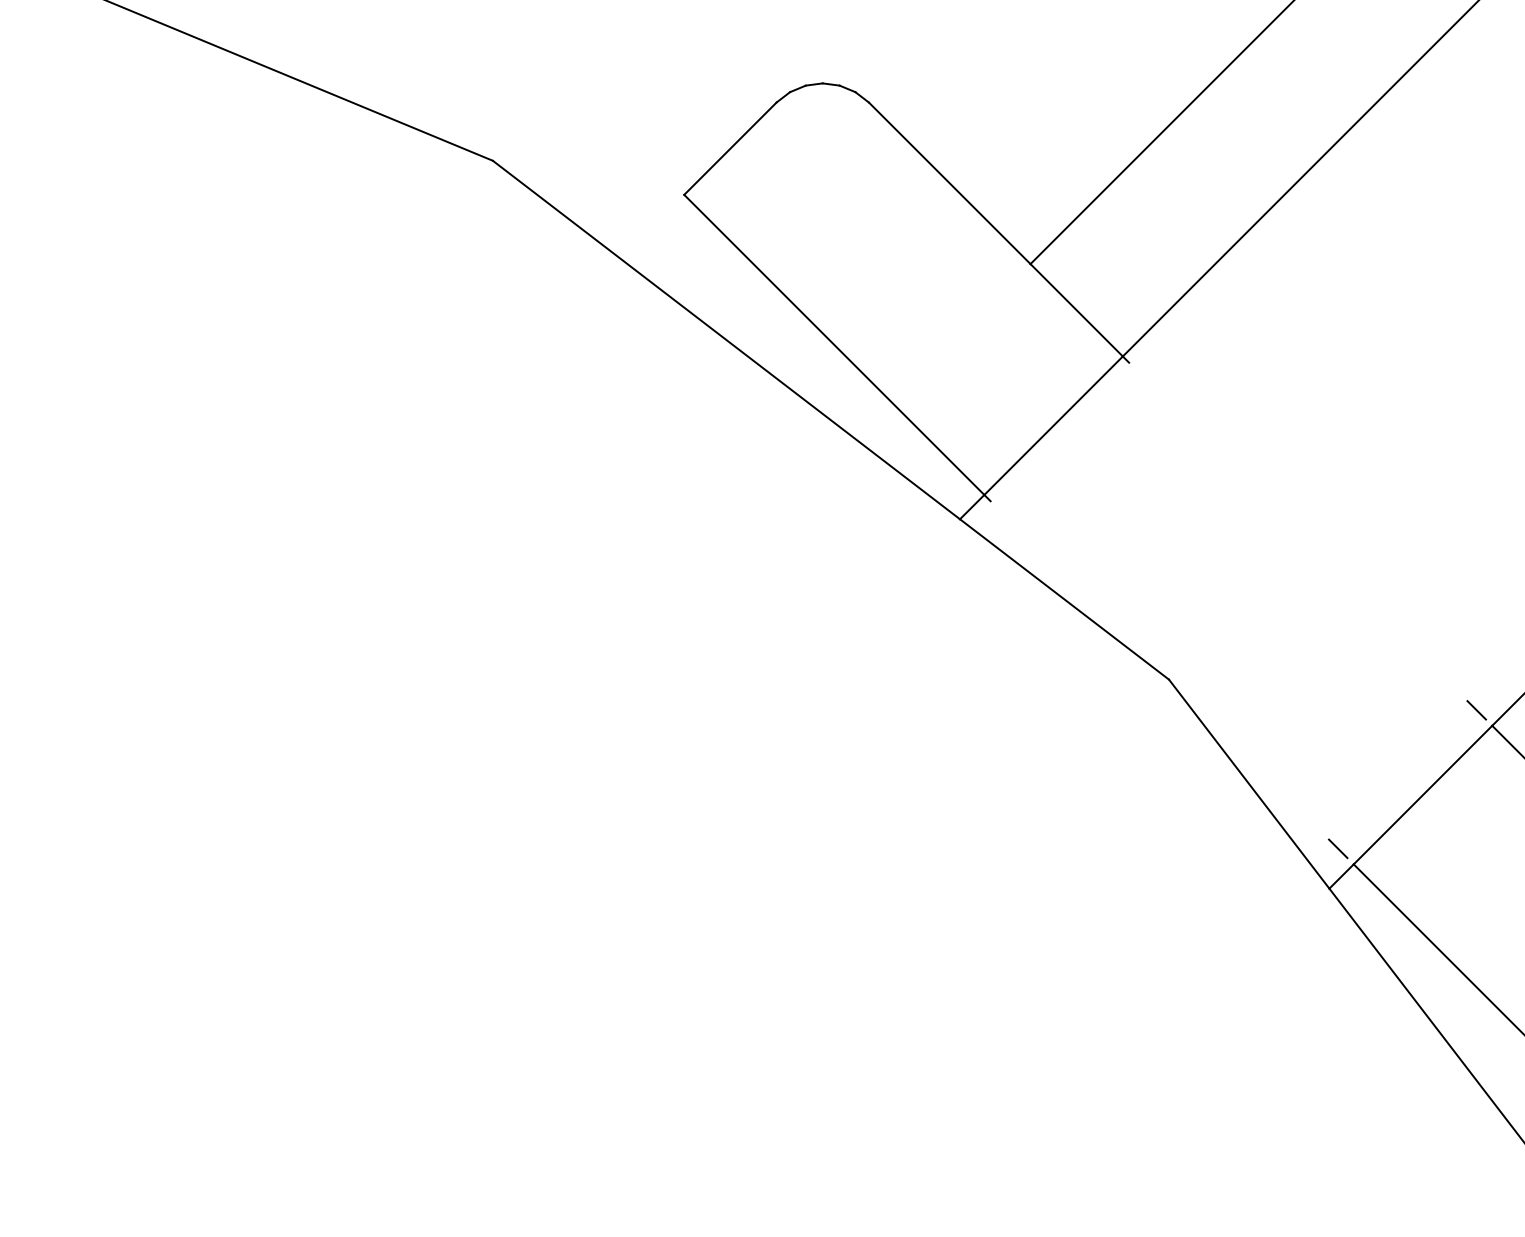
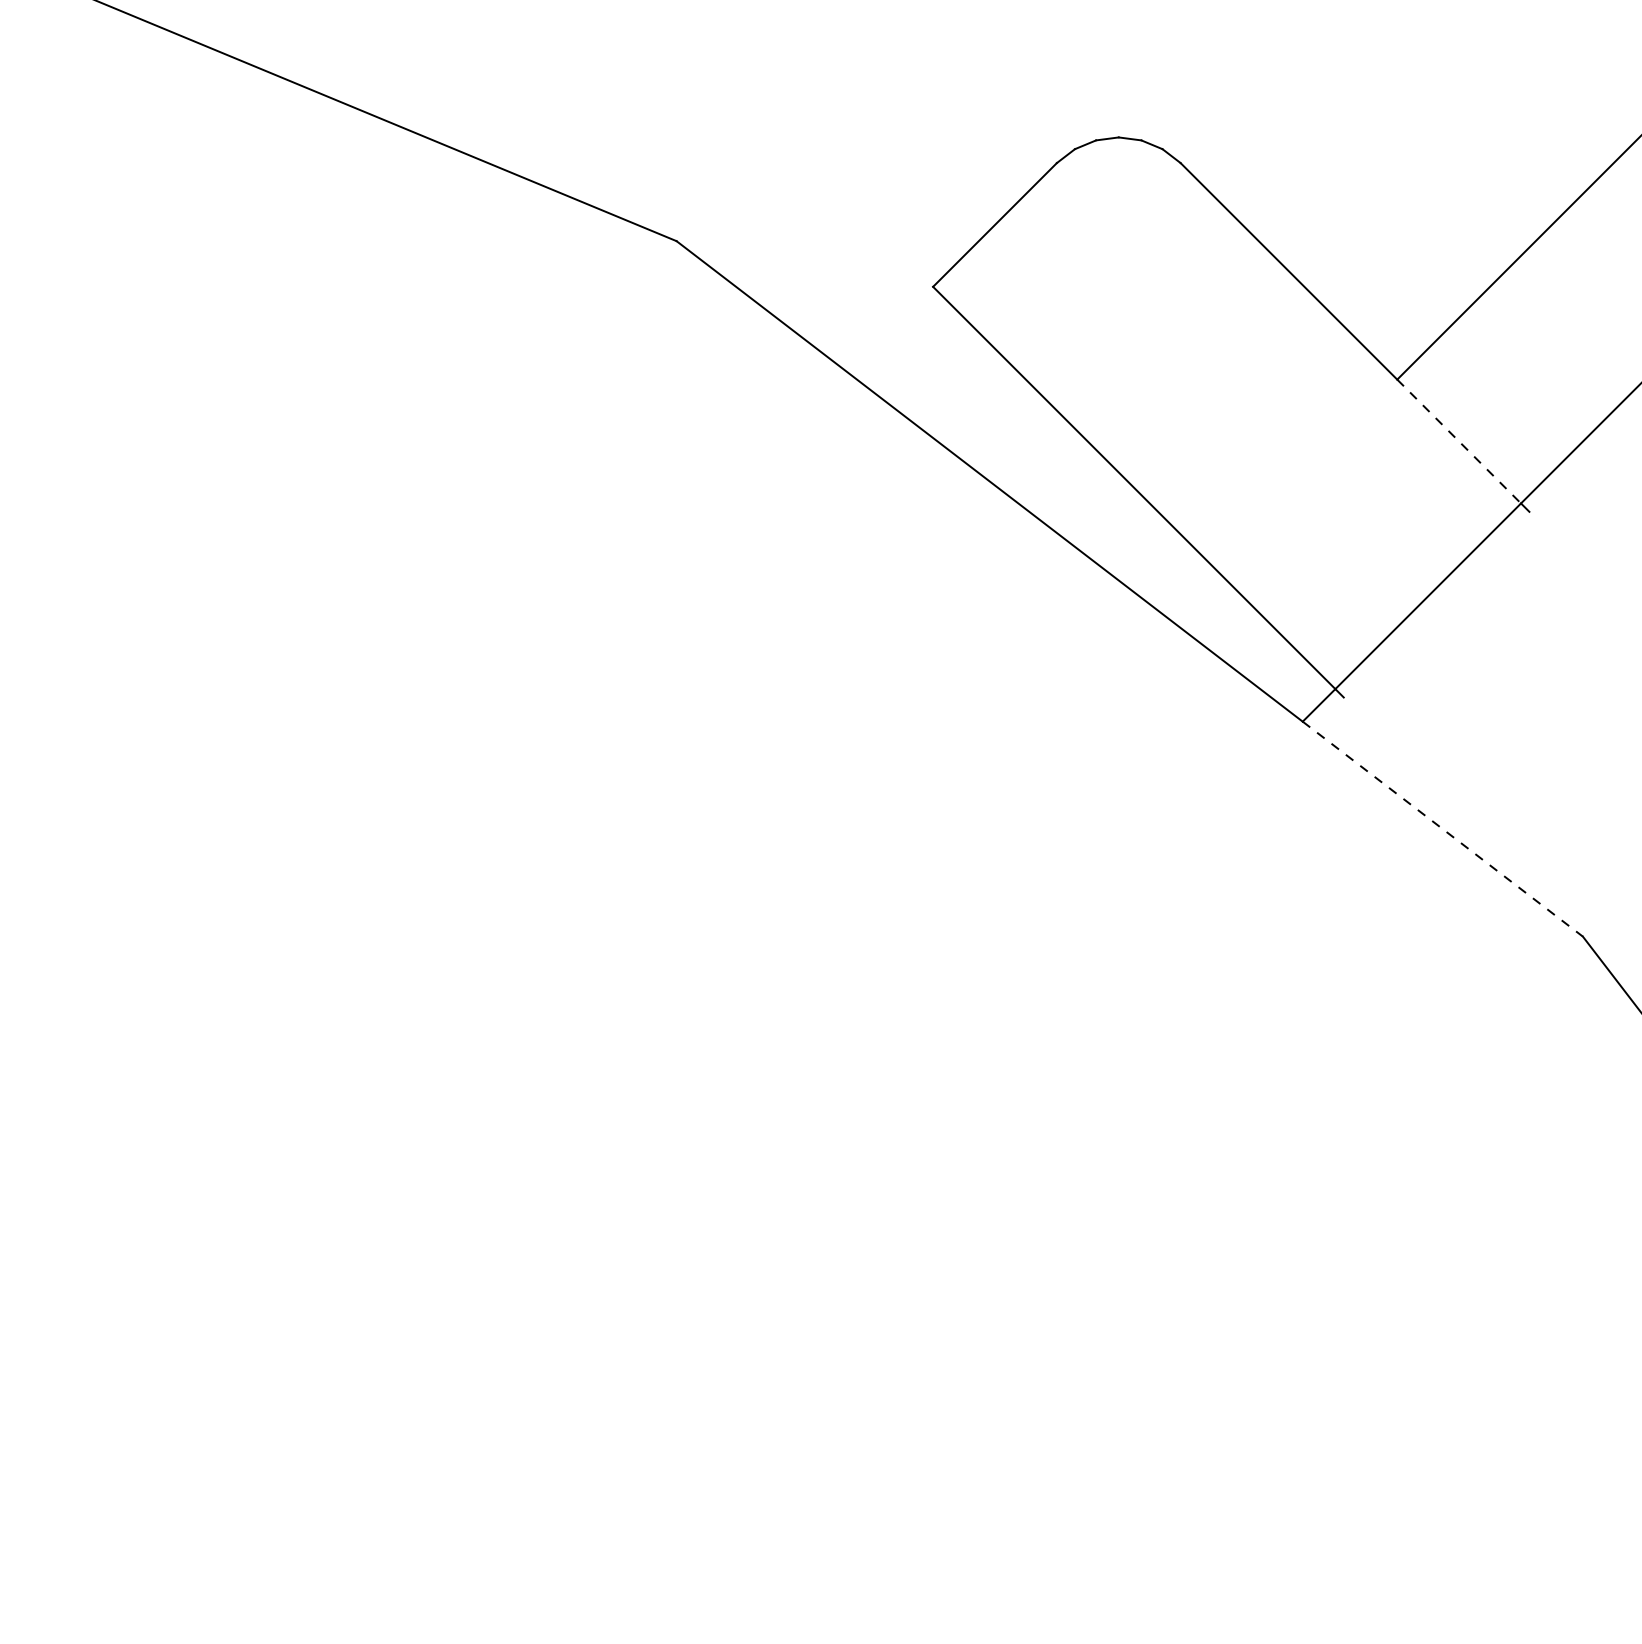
line: (1077, 310) -> (1460, 441), solid -> dashed
line: (1064, 599) -> (1442, 829), solid -> dashed

